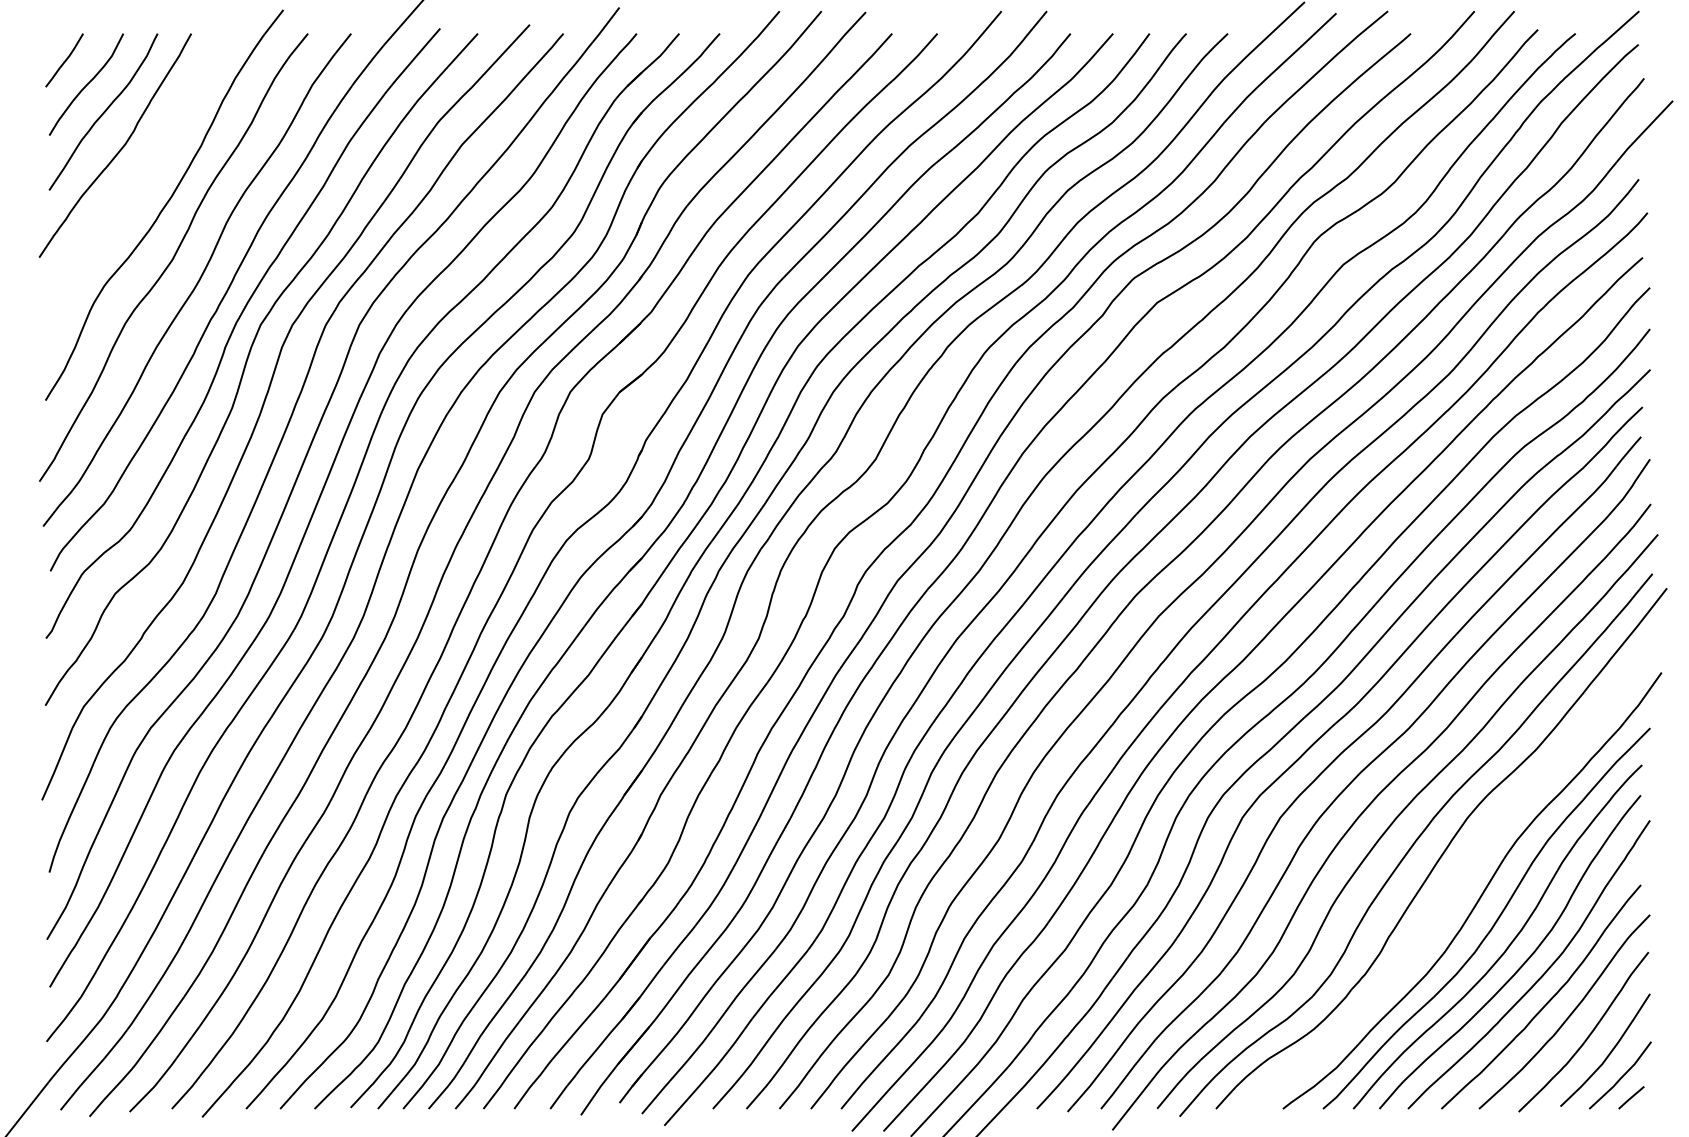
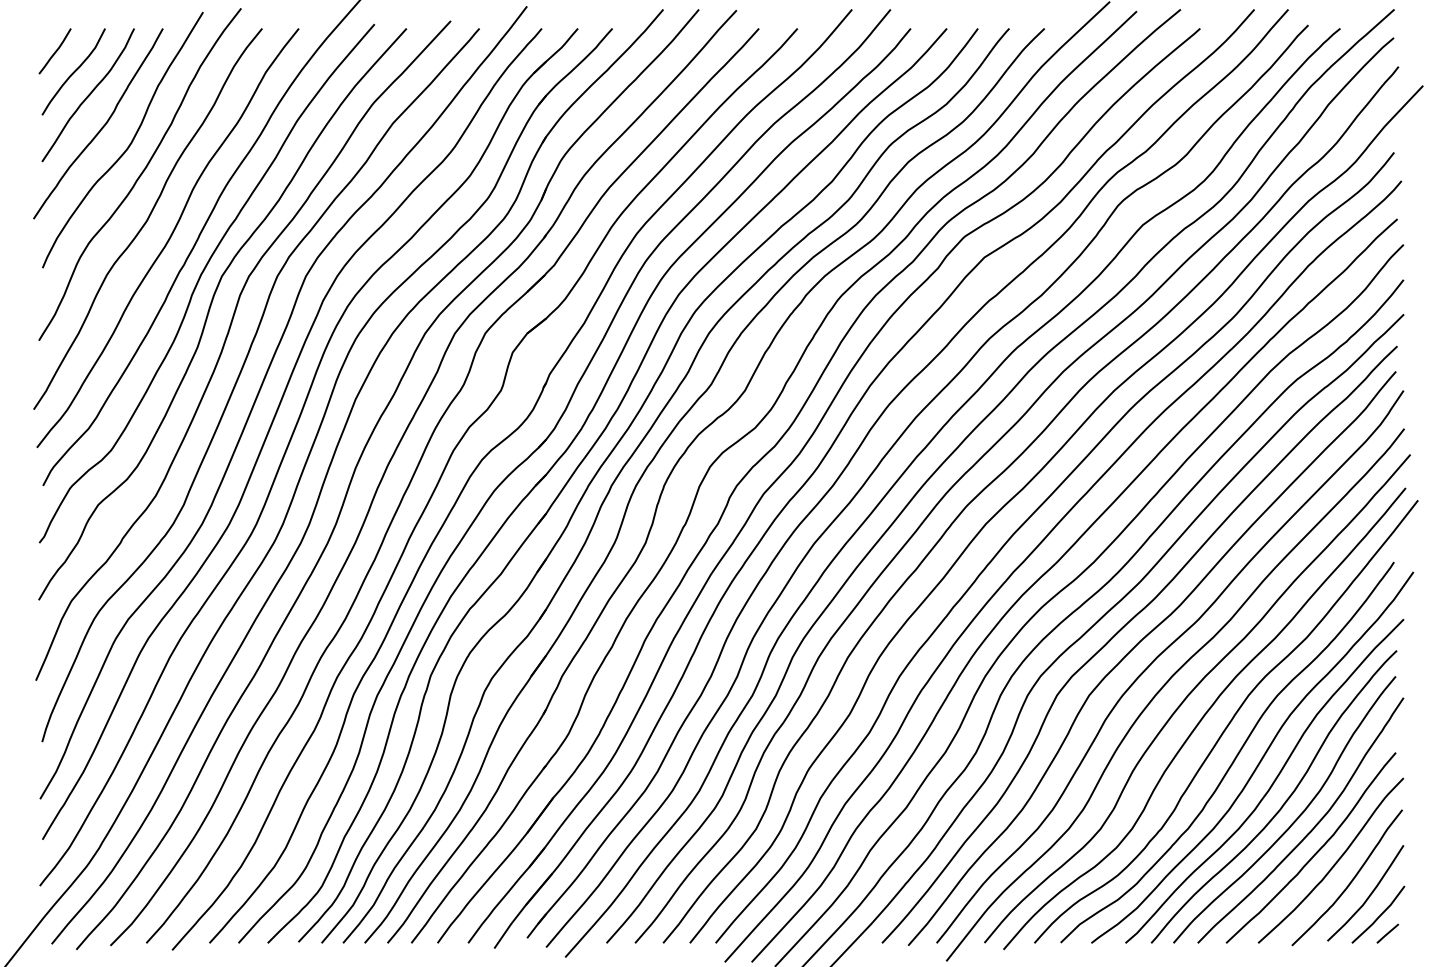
curve: (152, 168) -> (129, 143), added
curve: (1452, 889) -> (1235, 756), added

